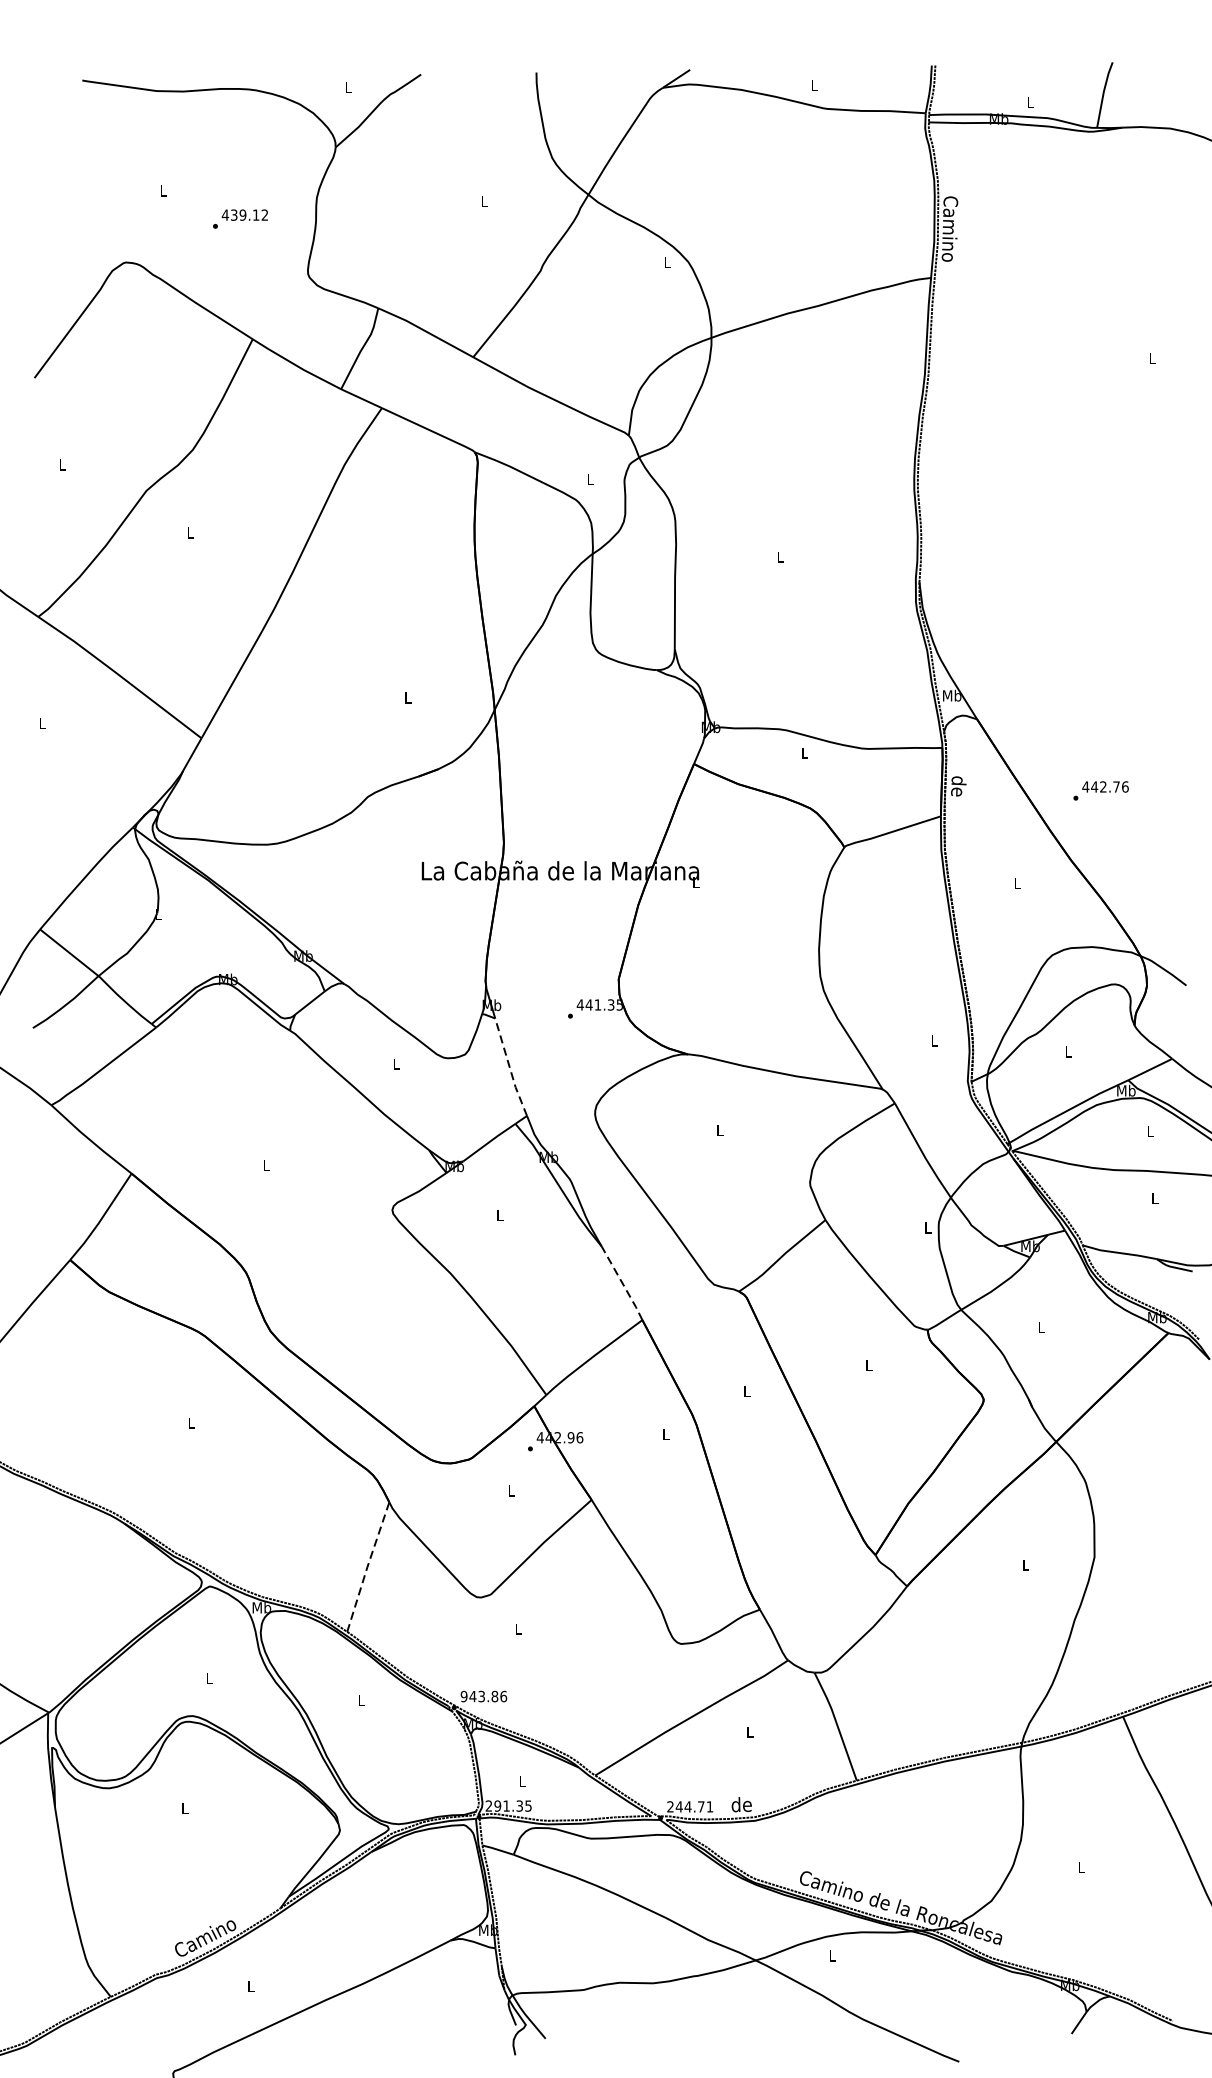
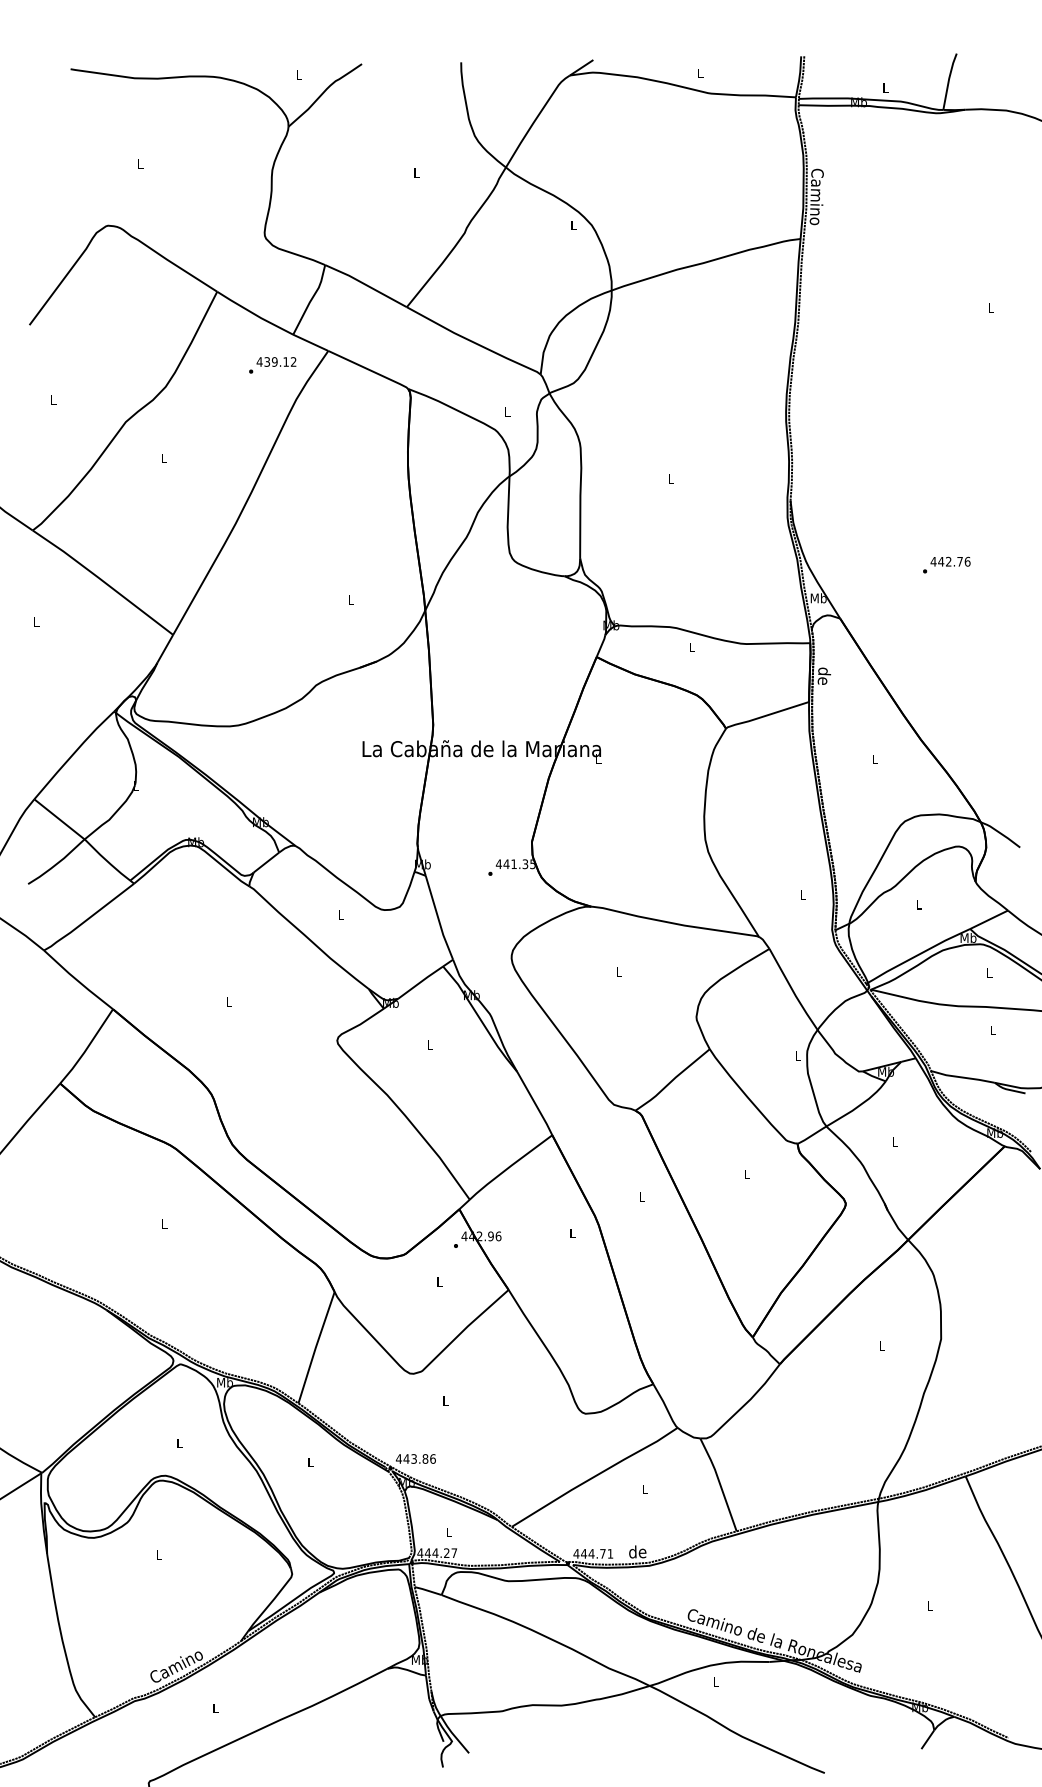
text: (240, 219) -> (272, 365), moved
text: (1100, 790) -> (946, 564), moved
line: (510, 1068) -> (438, 918), dashed -> solid
line: (622, 1284) -> (535, 1104), dashed -> solid
line: (367, 1566) -> (315, 1347), dashed -> solid
text: (463, 1695) -> (398, 1458), 943.86 -> 443.86
text: (508, 1806) -> (437, 1553), 291.35 -> 444.27
text: (670, 1806) -> (576, 1553), 244.71 -> 444.71

